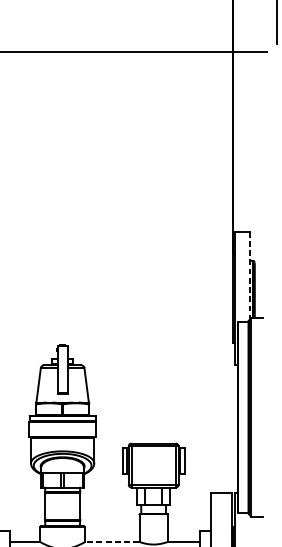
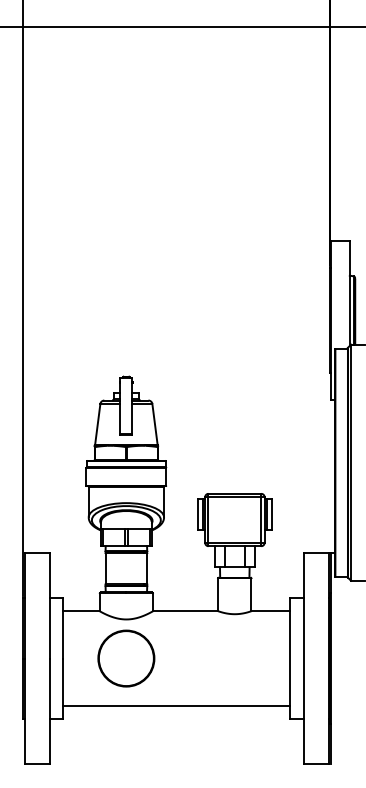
line: (249, 276) -> (349, 294), dashed -> solid
line: (112, 541) -> (185, 610), dashed -> solid

